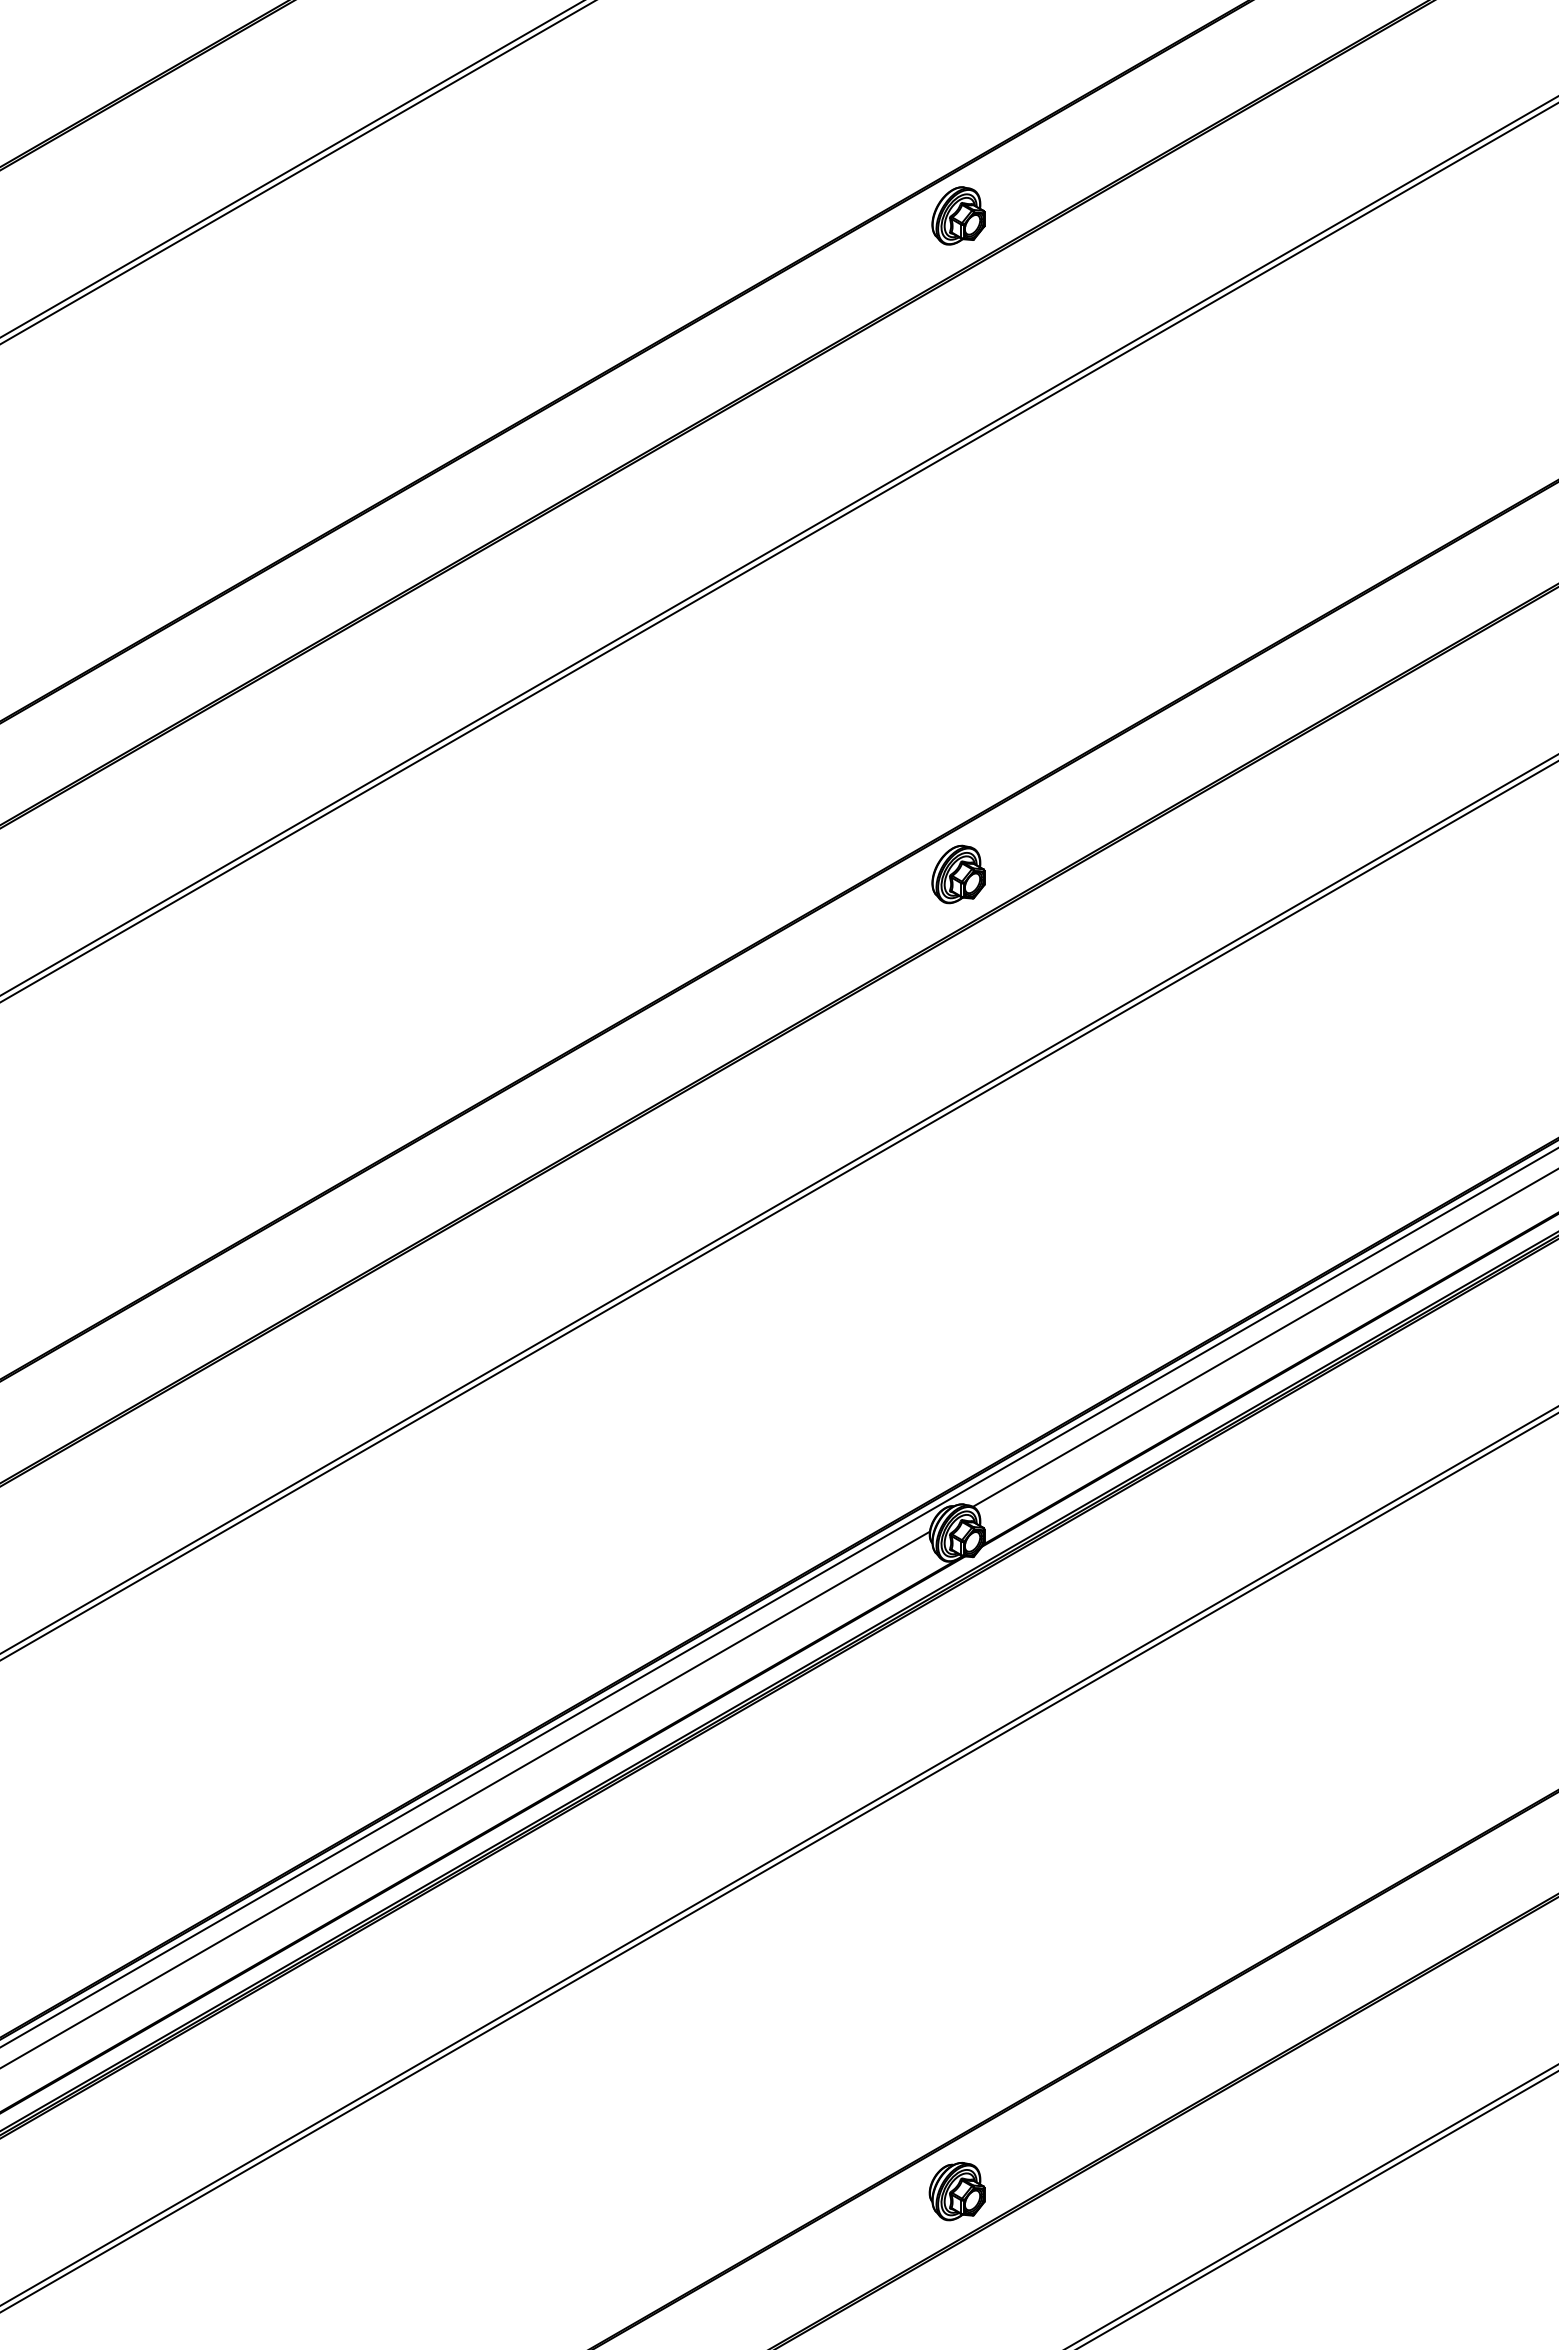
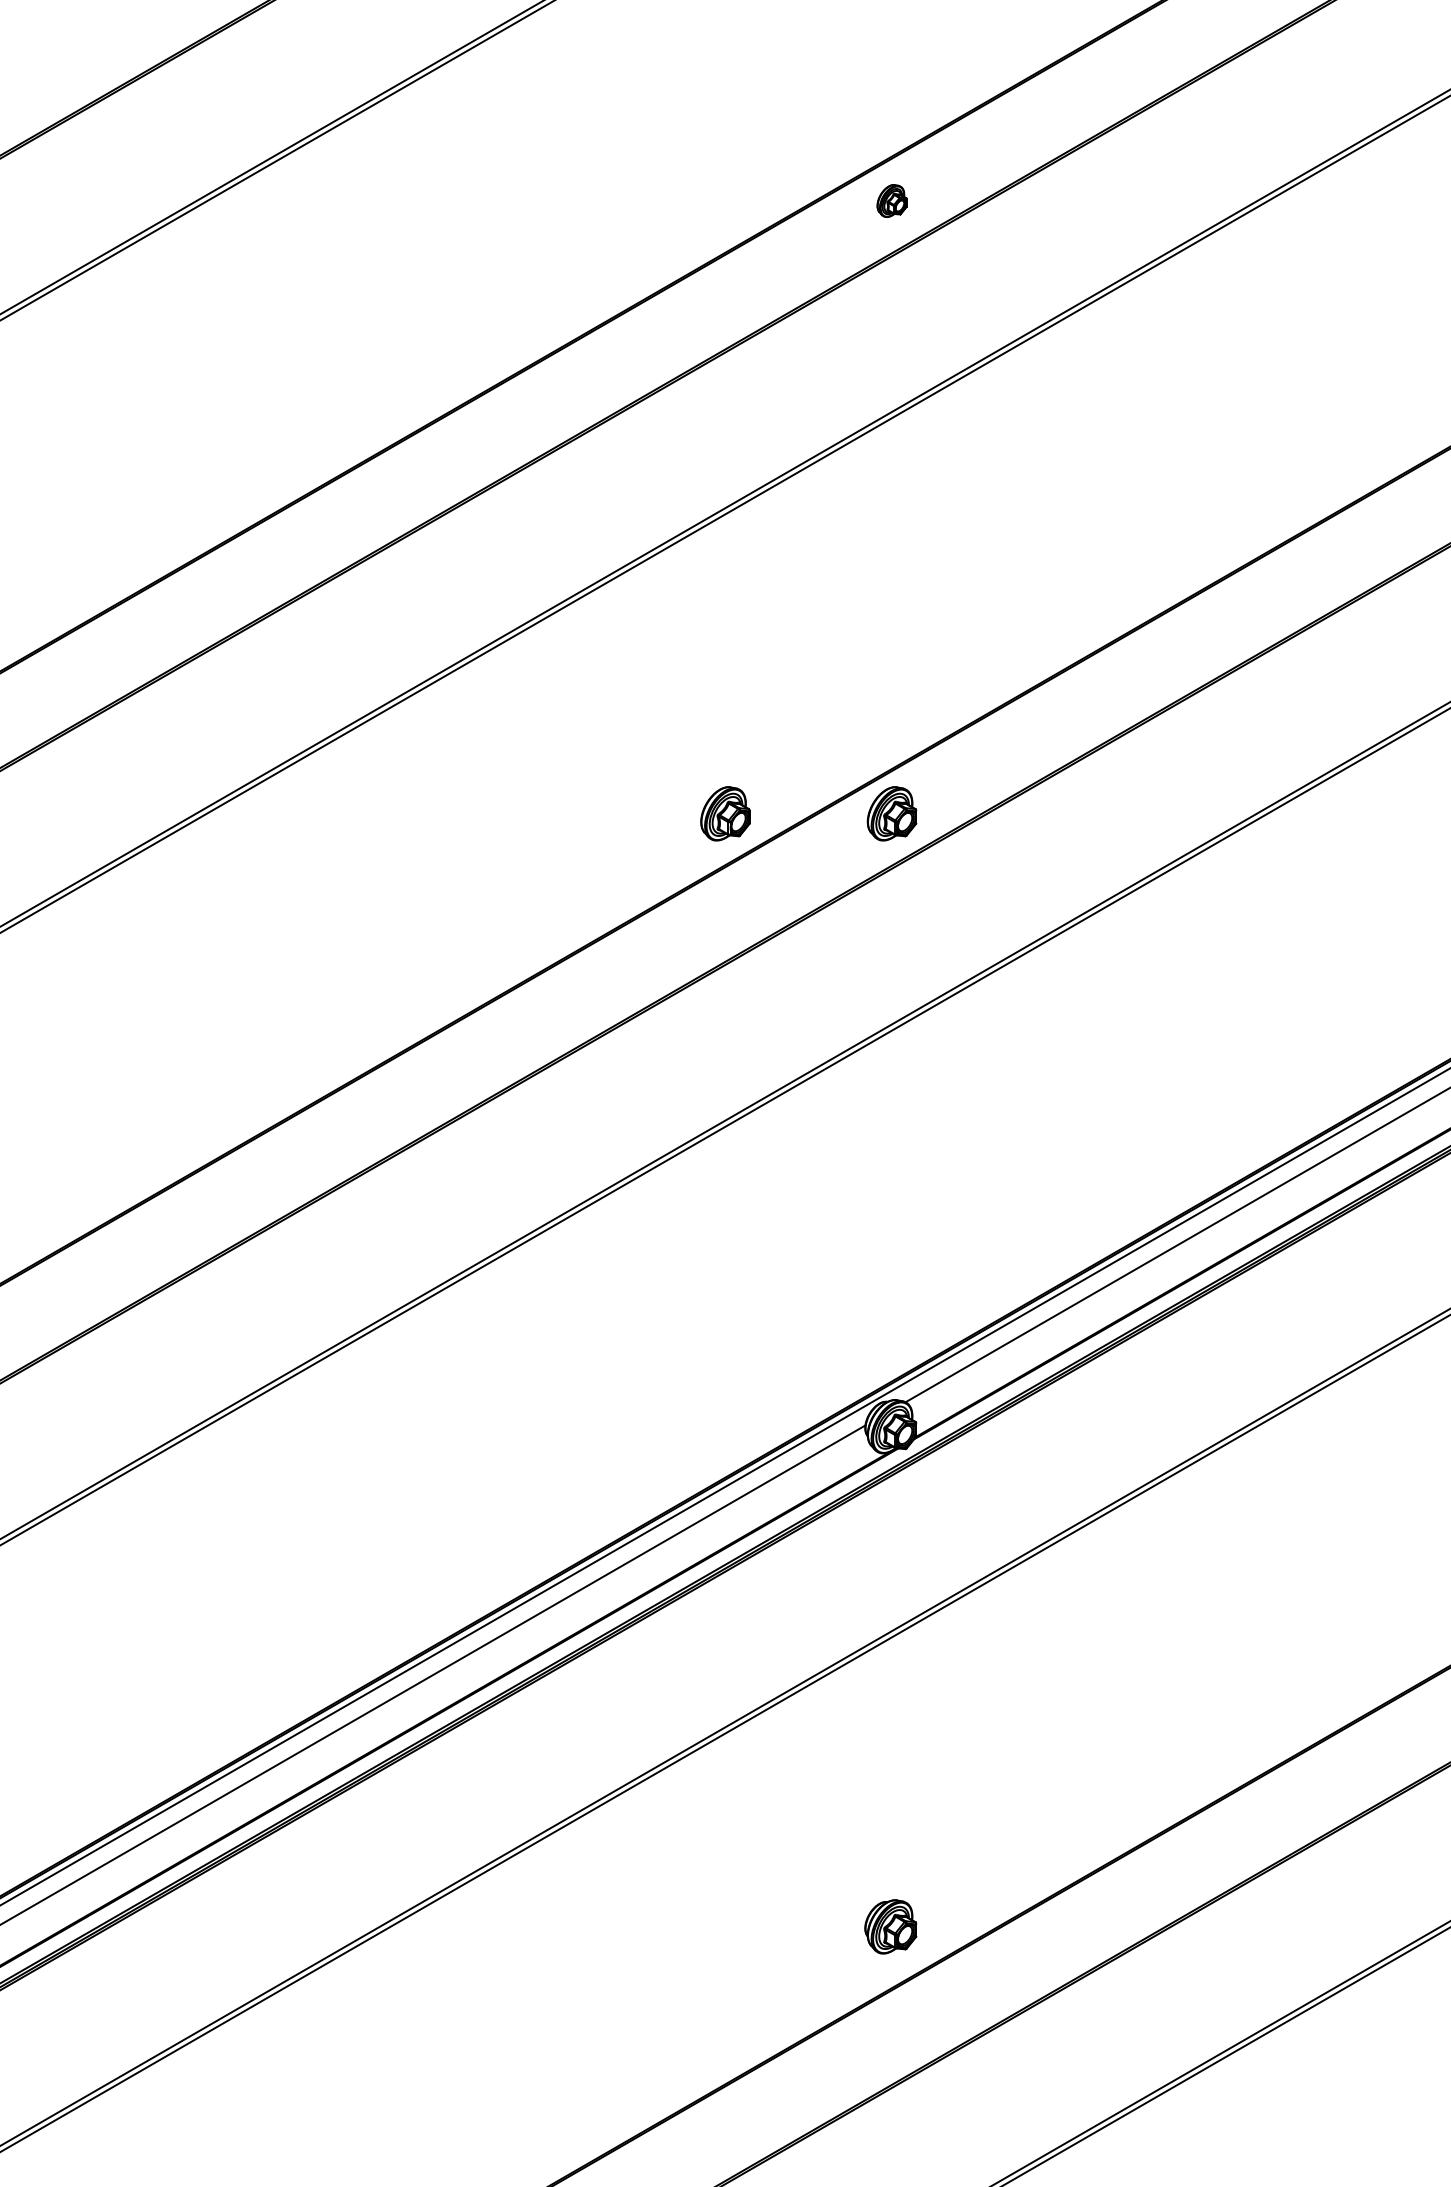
part: (958, 215) -> (892, 200), size x0.6
part: (779, 874) -> (725, 813), added
part: (956, 2191) -> (890, 1926), moved

